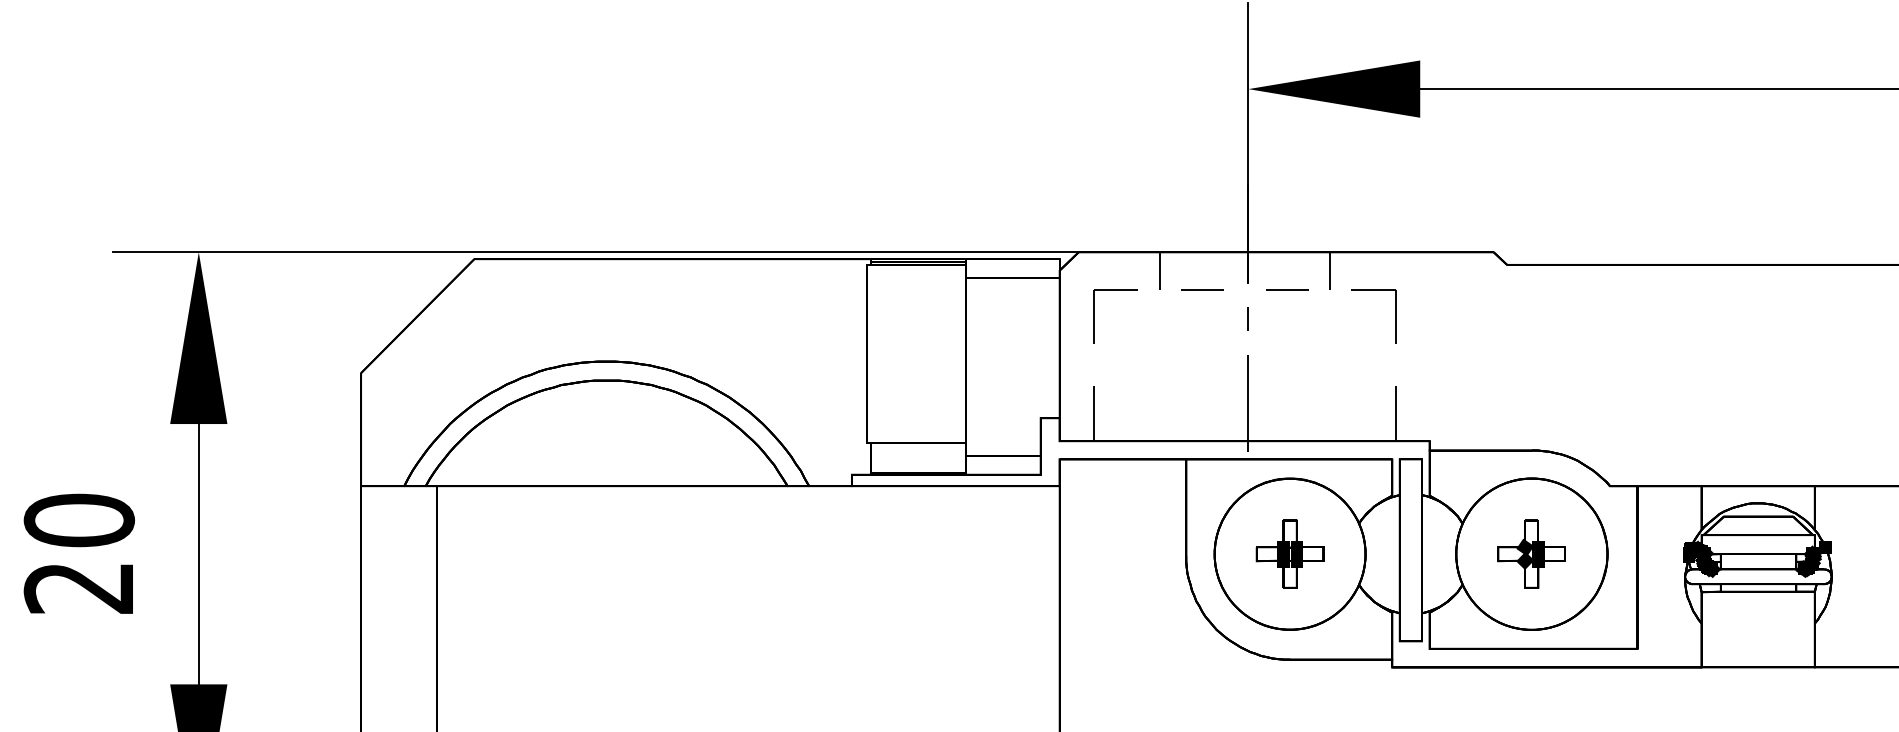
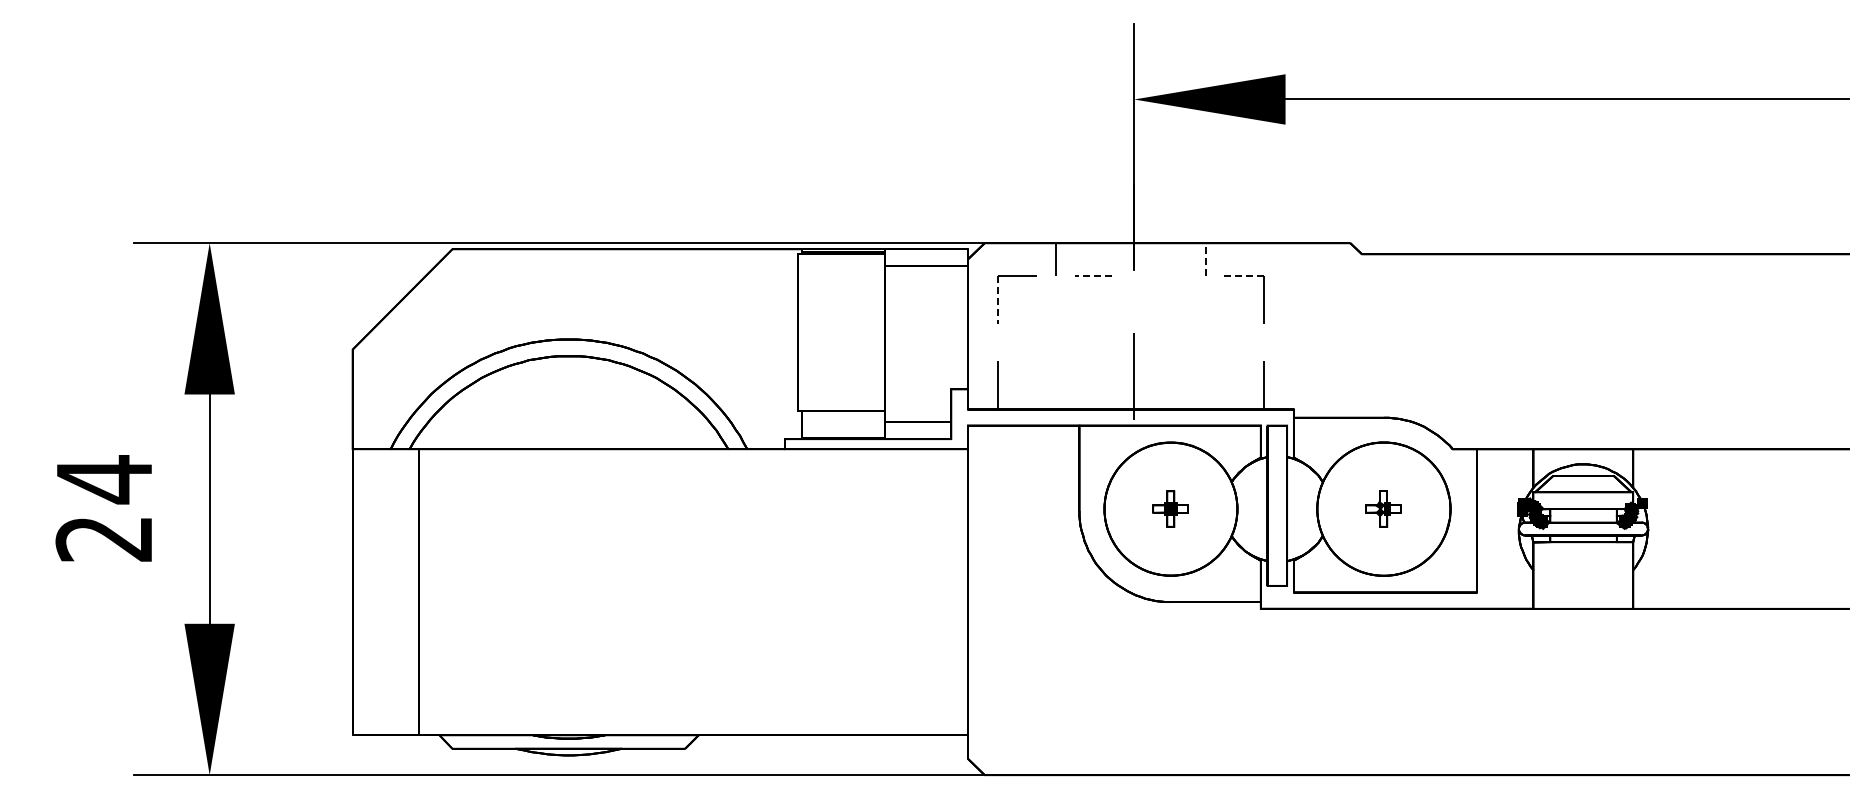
line: (1329, 270) -> (1205, 259), solid -> dashed
line: (1287, 288) -> (1168, 275), removed
line: (1202, 290) -> (1093, 276), solid -> dashed
line: (1373, 290) -> (1244, 276), solid -> dashed
line: (1094, 317) -> (998, 300), solid -> dashed
line: (1247, 318) -> (1133, 301), removed
text: (79, 520) -> (104, 479), 20 -> 24
part: (1289, 553) -> (1170, 508), size x0.6
part: (1531, 553) -> (1383, 508), size x0.6

